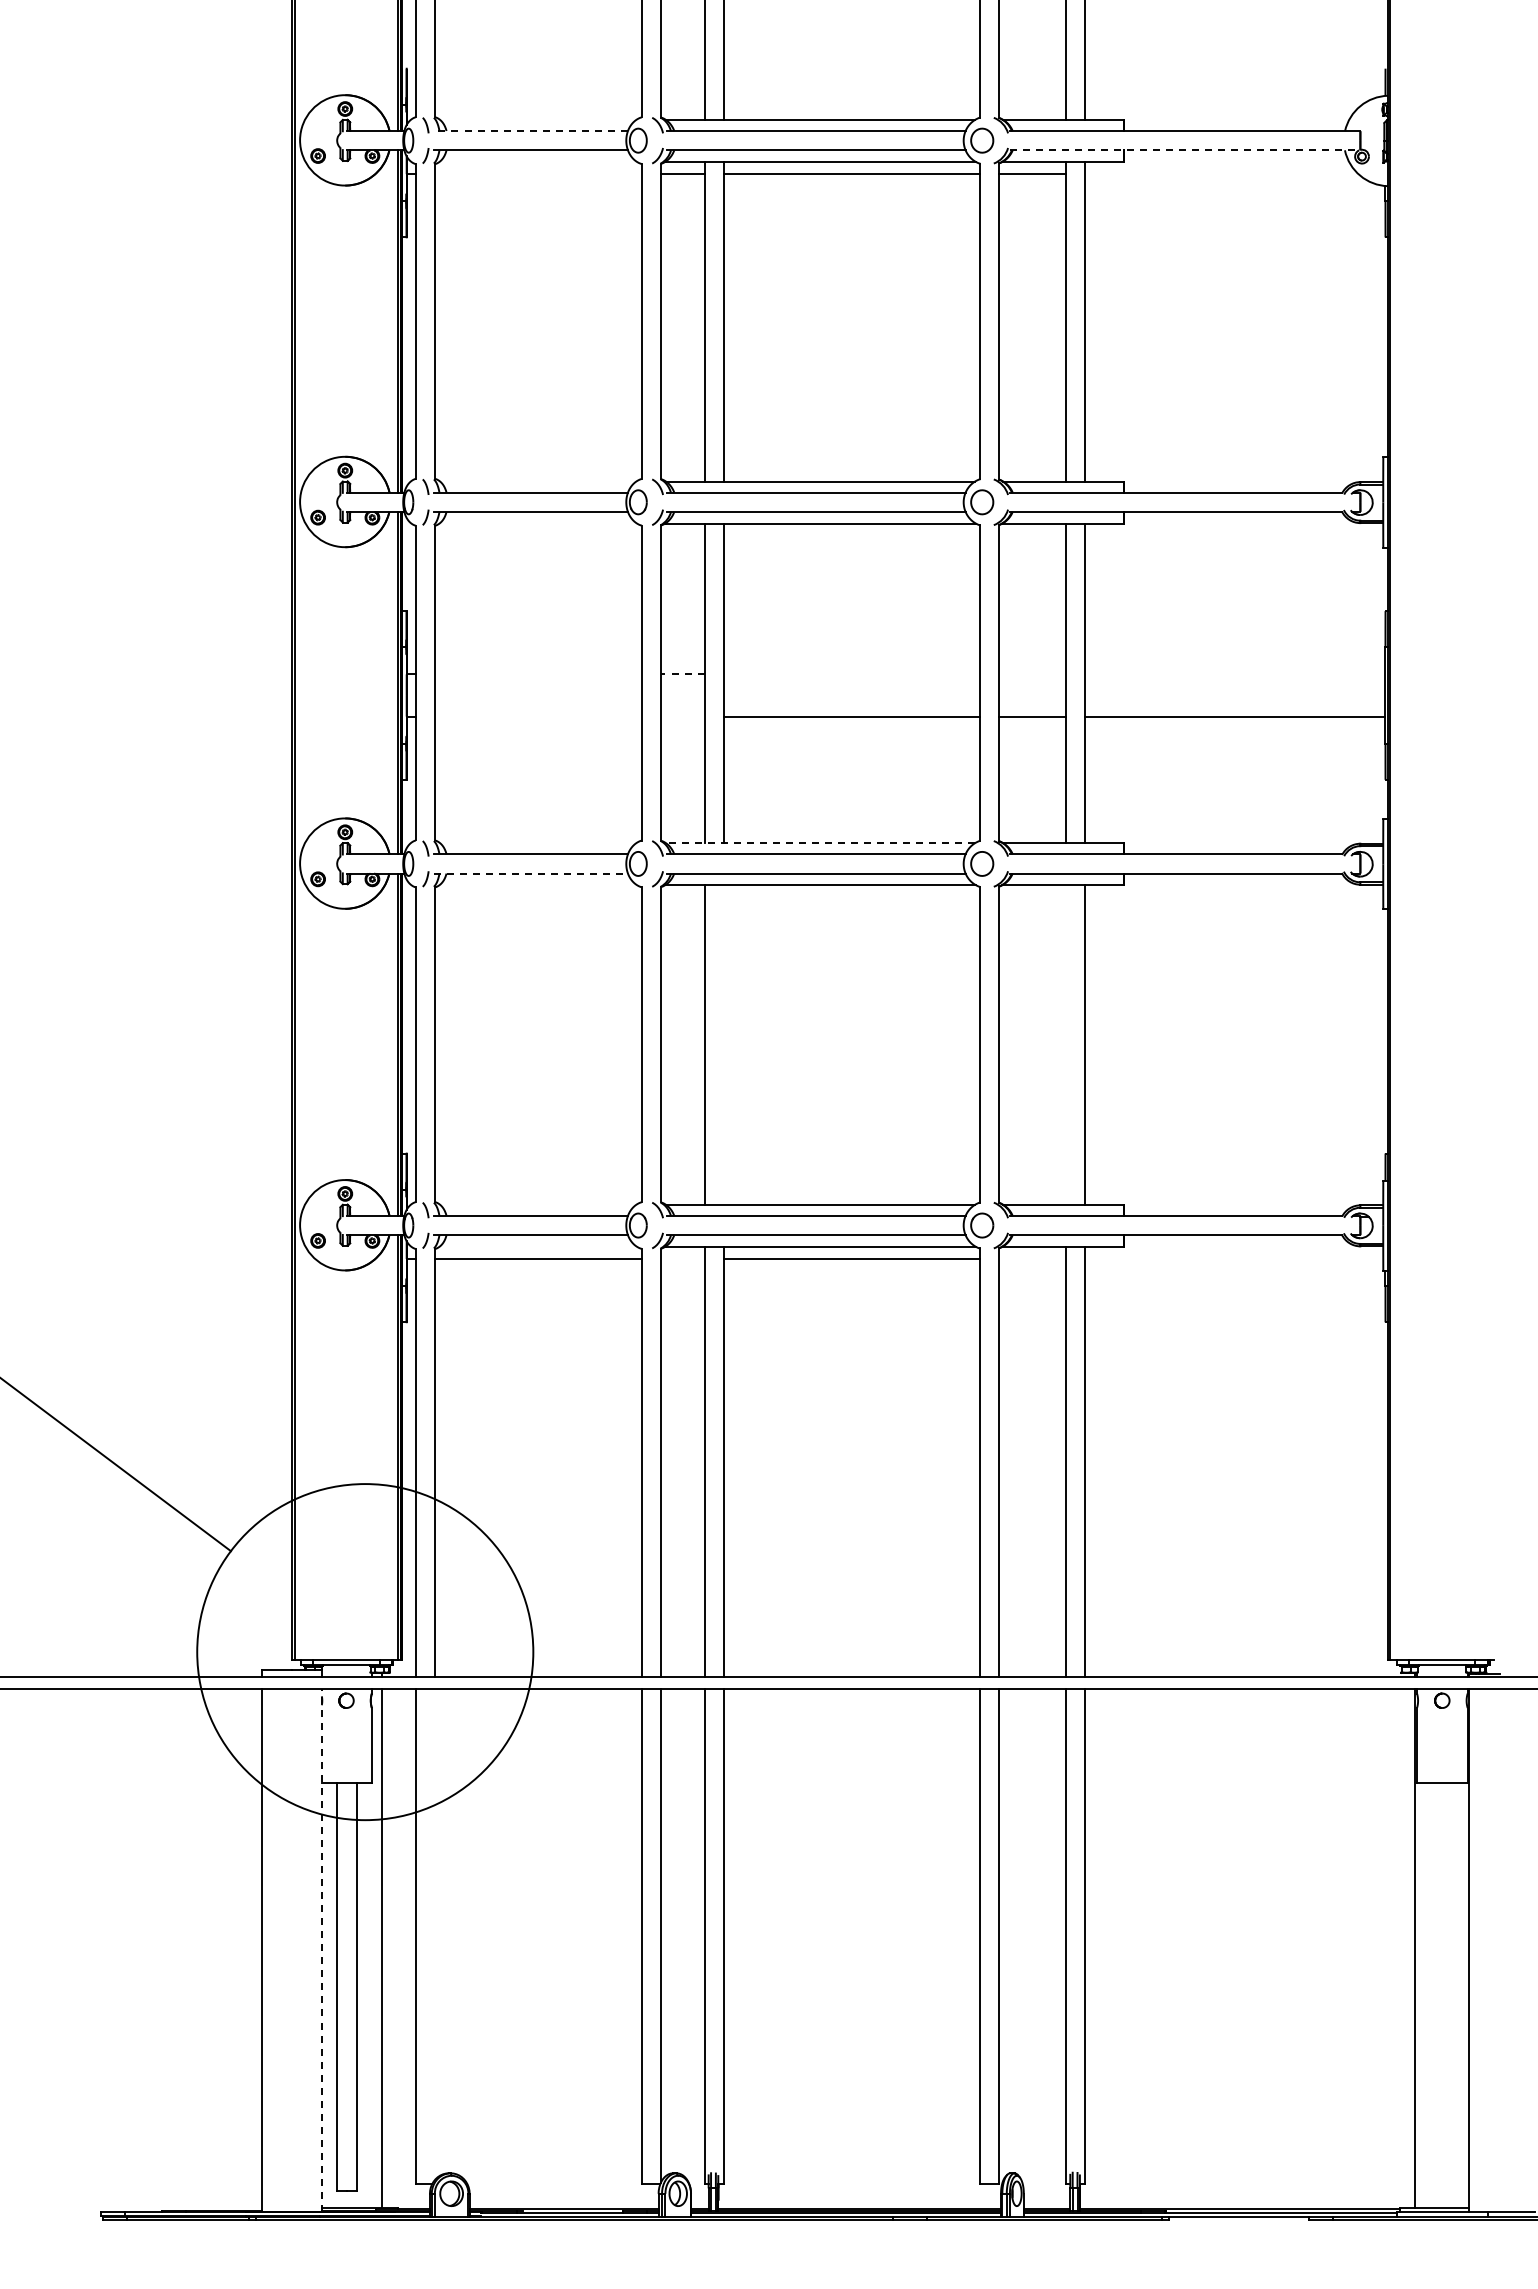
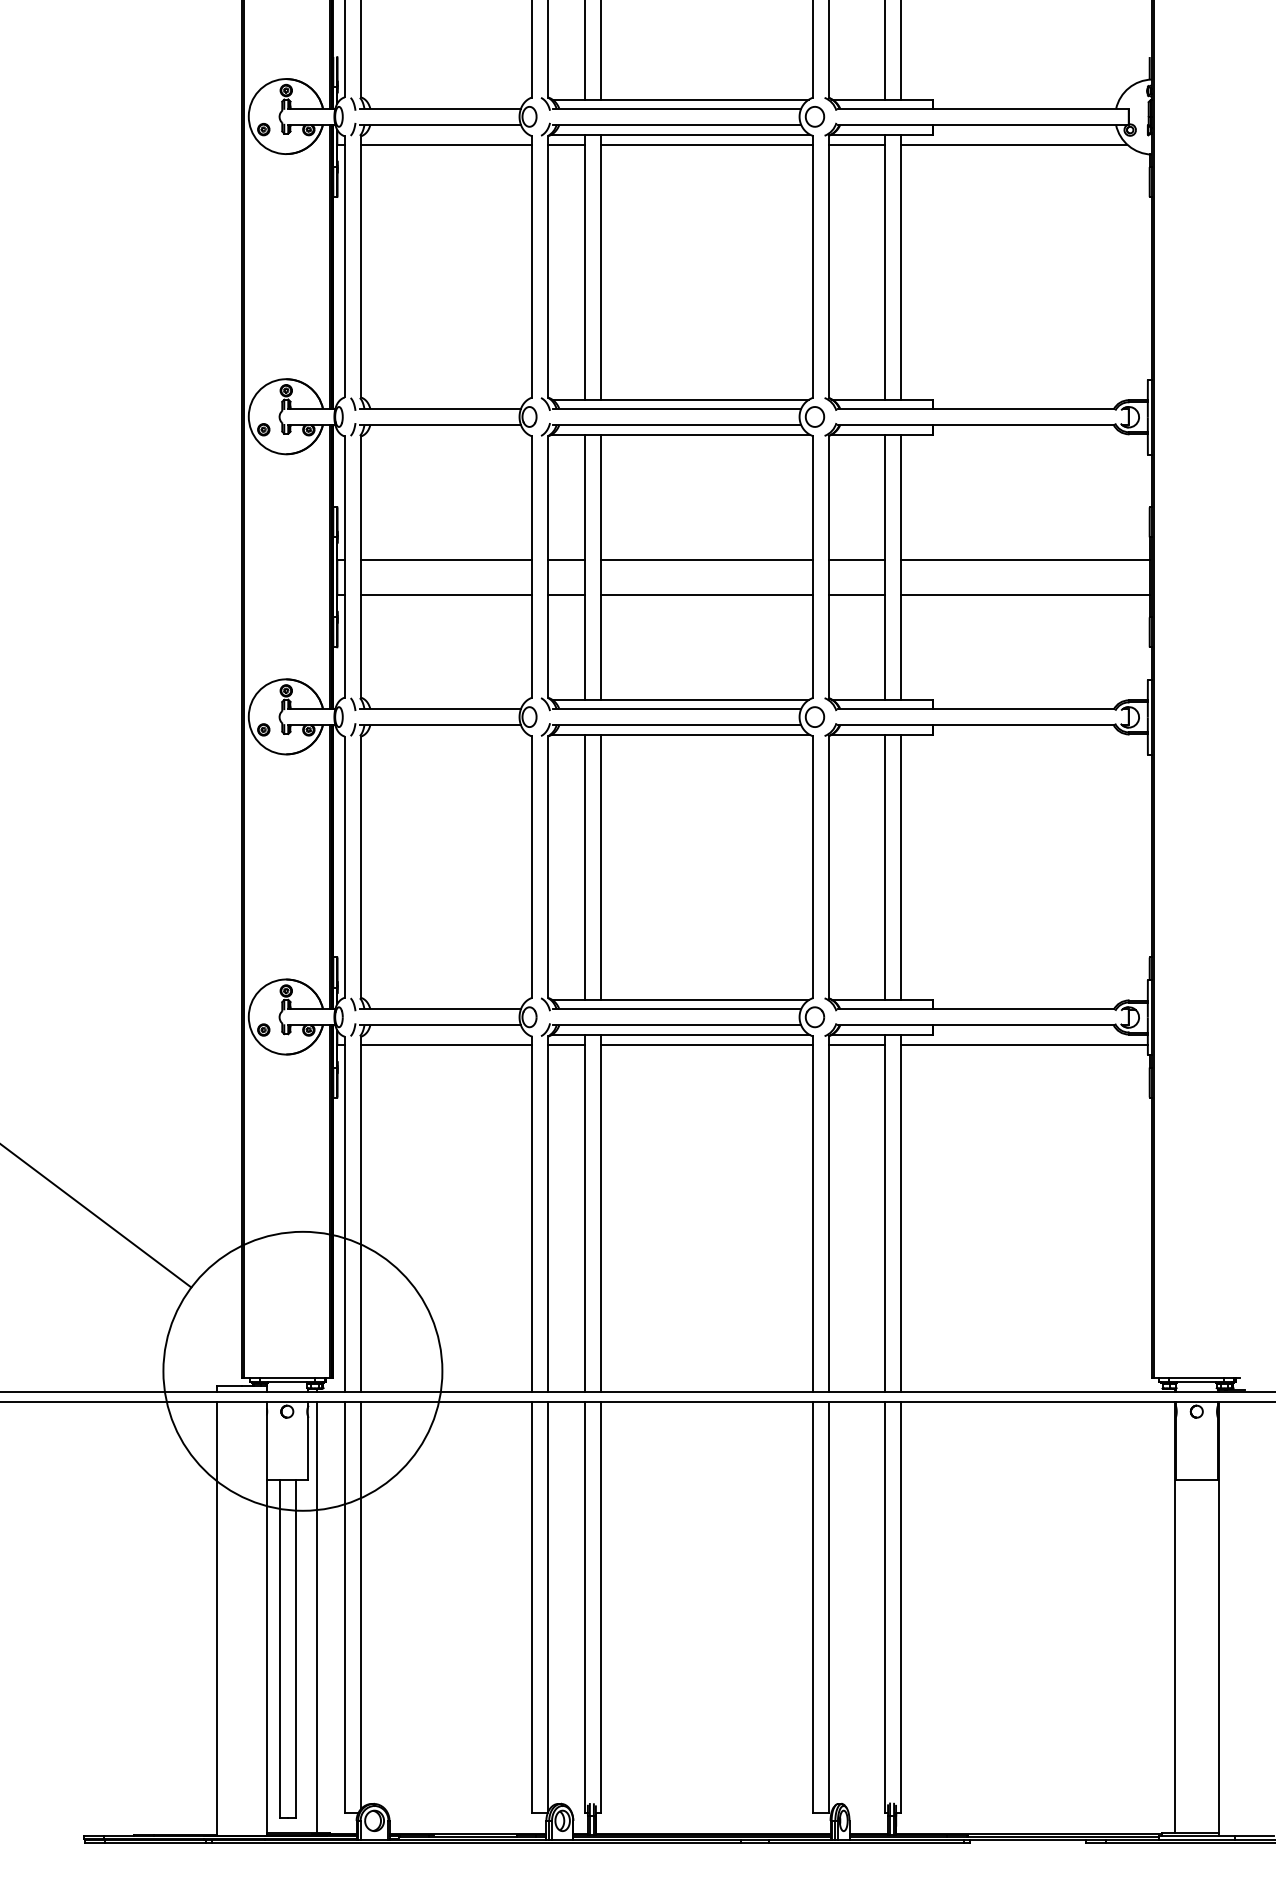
line: (530, 131) -> (440, 109), dashed -> solid
line: (1185, 150) -> (983, 124), dashed -> solid
line: (538, 174) -> (446, 144), added
line: (1221, 174) -> (1013, 144), added
line: (538, 674) -> (446, 559), added
line: (682, 674) -> (566, 559), dashed -> solid
line: (851, 674) -> (706, 559), added
line: (1032, 674) -> (856, 559), added
line: (1235, 674) -> (1025, 559), added
line: (538, 716) -> (446, 594), added
line: (682, 716) -> (566, 594), added
line: (820, 843) -> (680, 700), dashed -> solid
line: (531, 873) -> (440, 725), dashed -> solid
line: (723, 1044) -> (600, 867), added
line: (1066, 1044) -> (884, 867), added
line: (682, 1259) -> (566, 1045), added
line: (1032, 1259) -> (856, 1045), added
line: (1234, 1259) -> (1024, 1045), added
line: (435, 1933) -> (361, 1604), added
line: (321, 1950) -> (266, 1618), dashed -> solid

